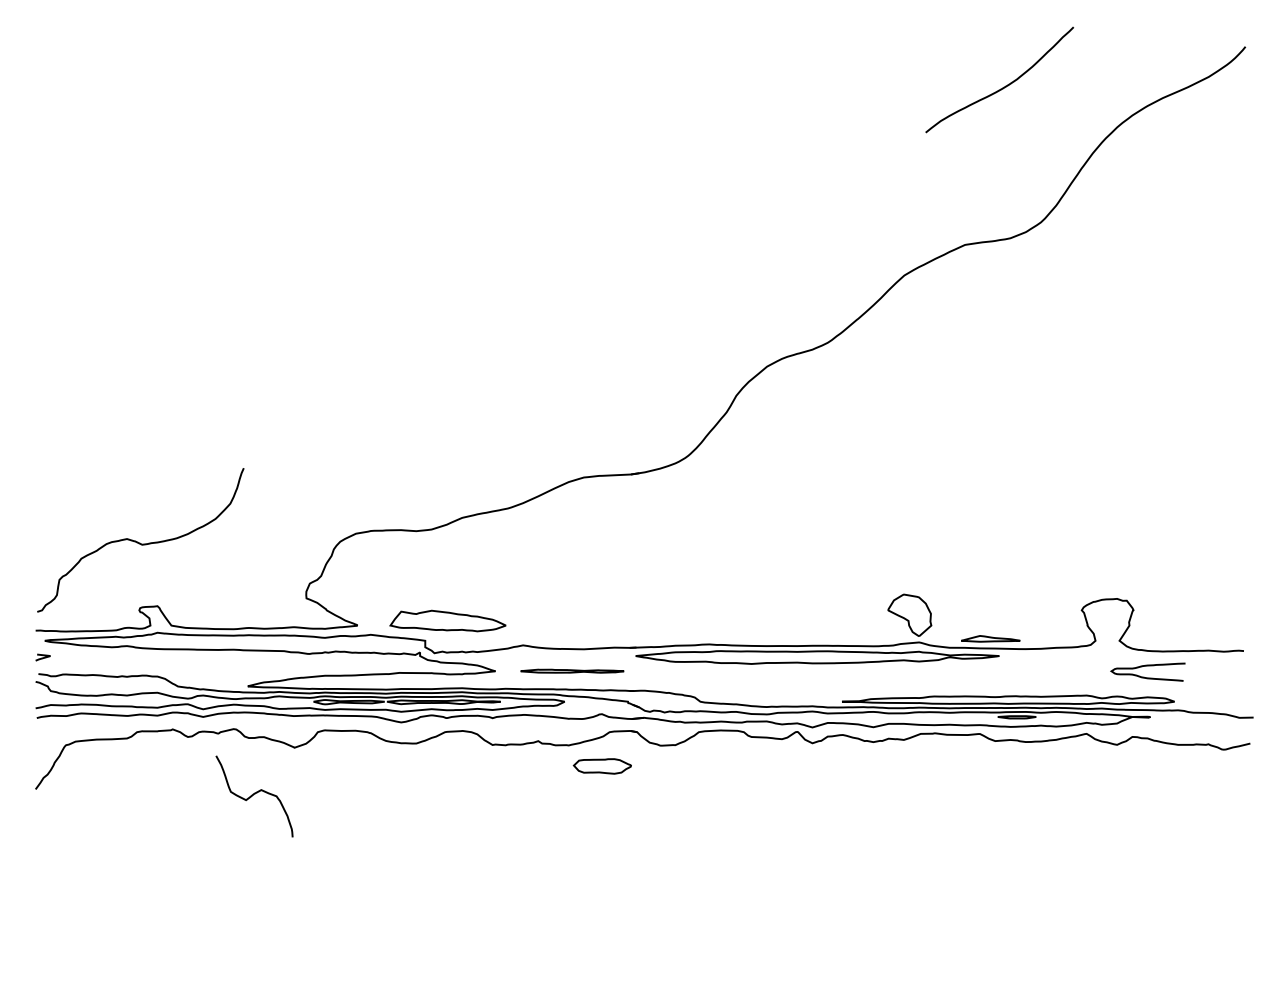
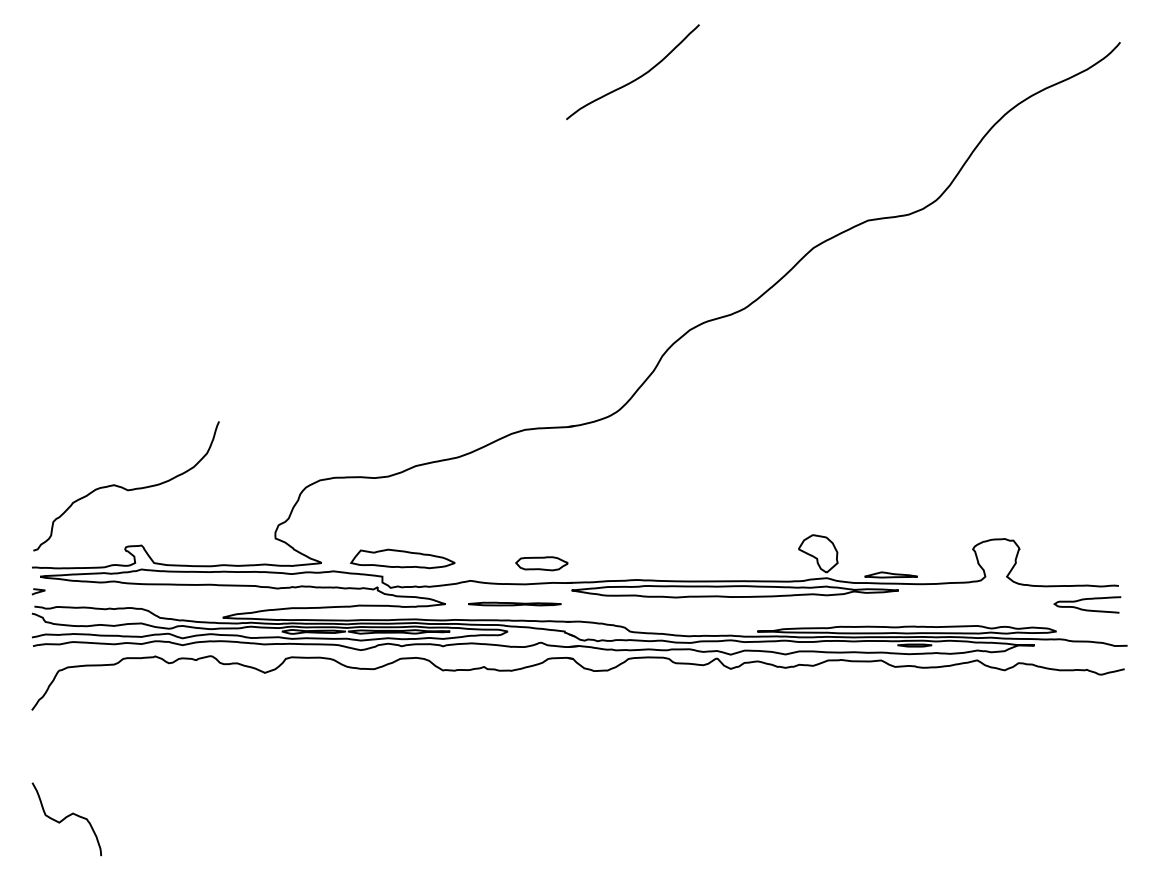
curve: (1005, 85) -> (638, 77), moved
curve: (1147, 666) -> (1087, 599), moved
part: (601, 766) -> (540, 563), moved
curve: (253, 795) -> (65, 818), moved

